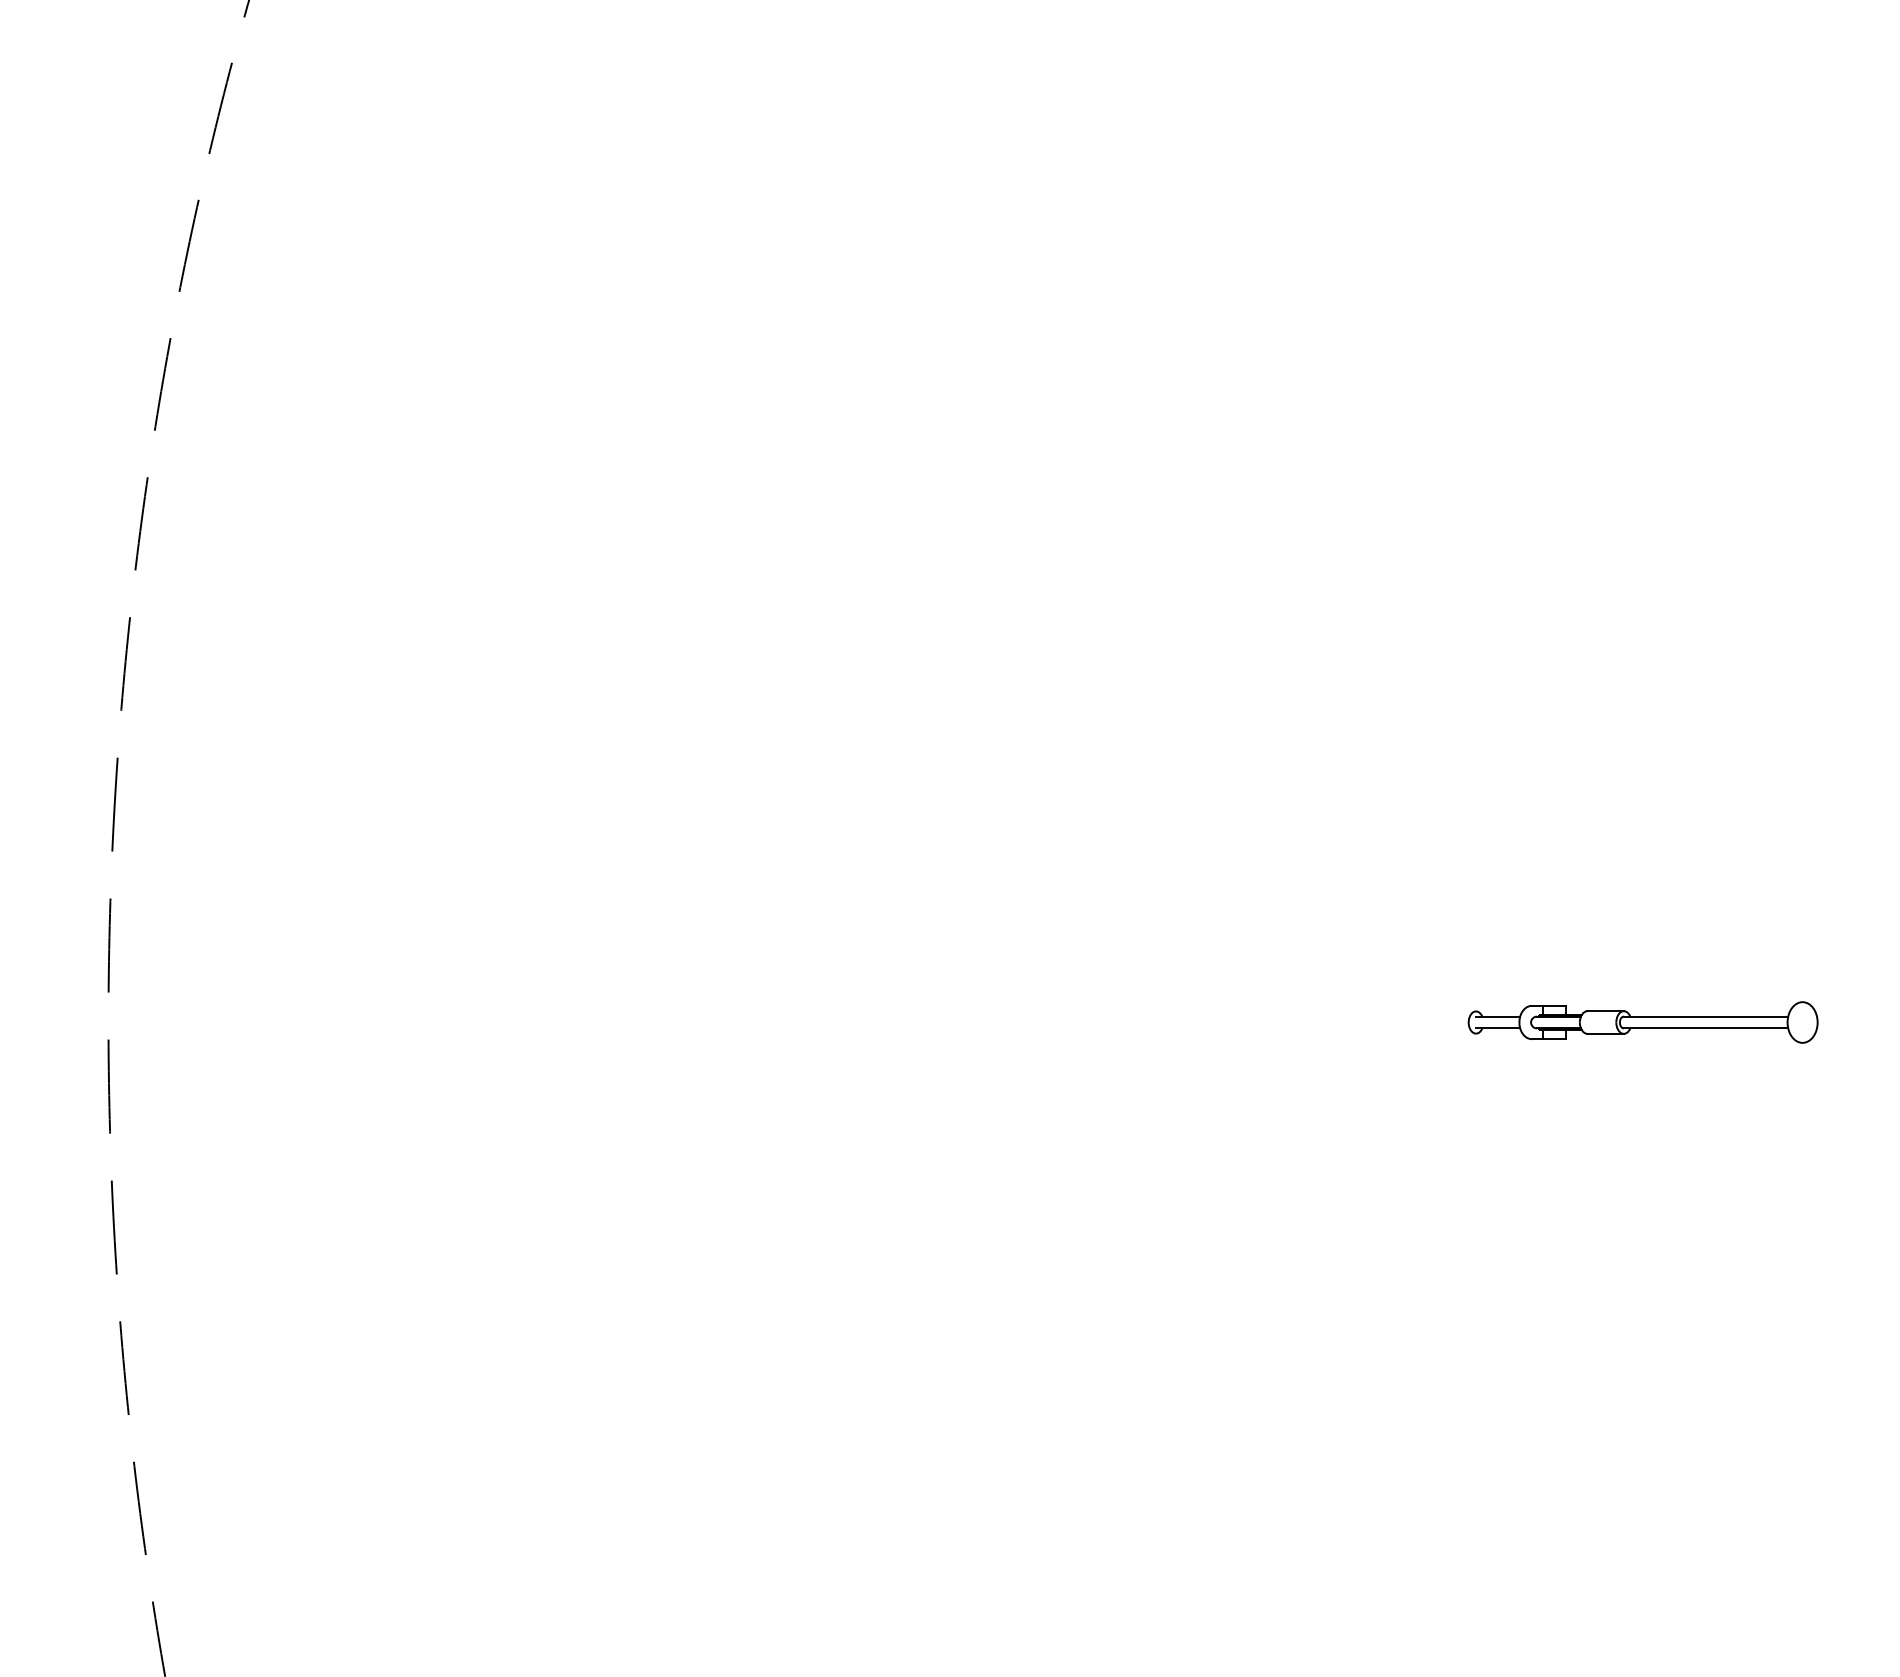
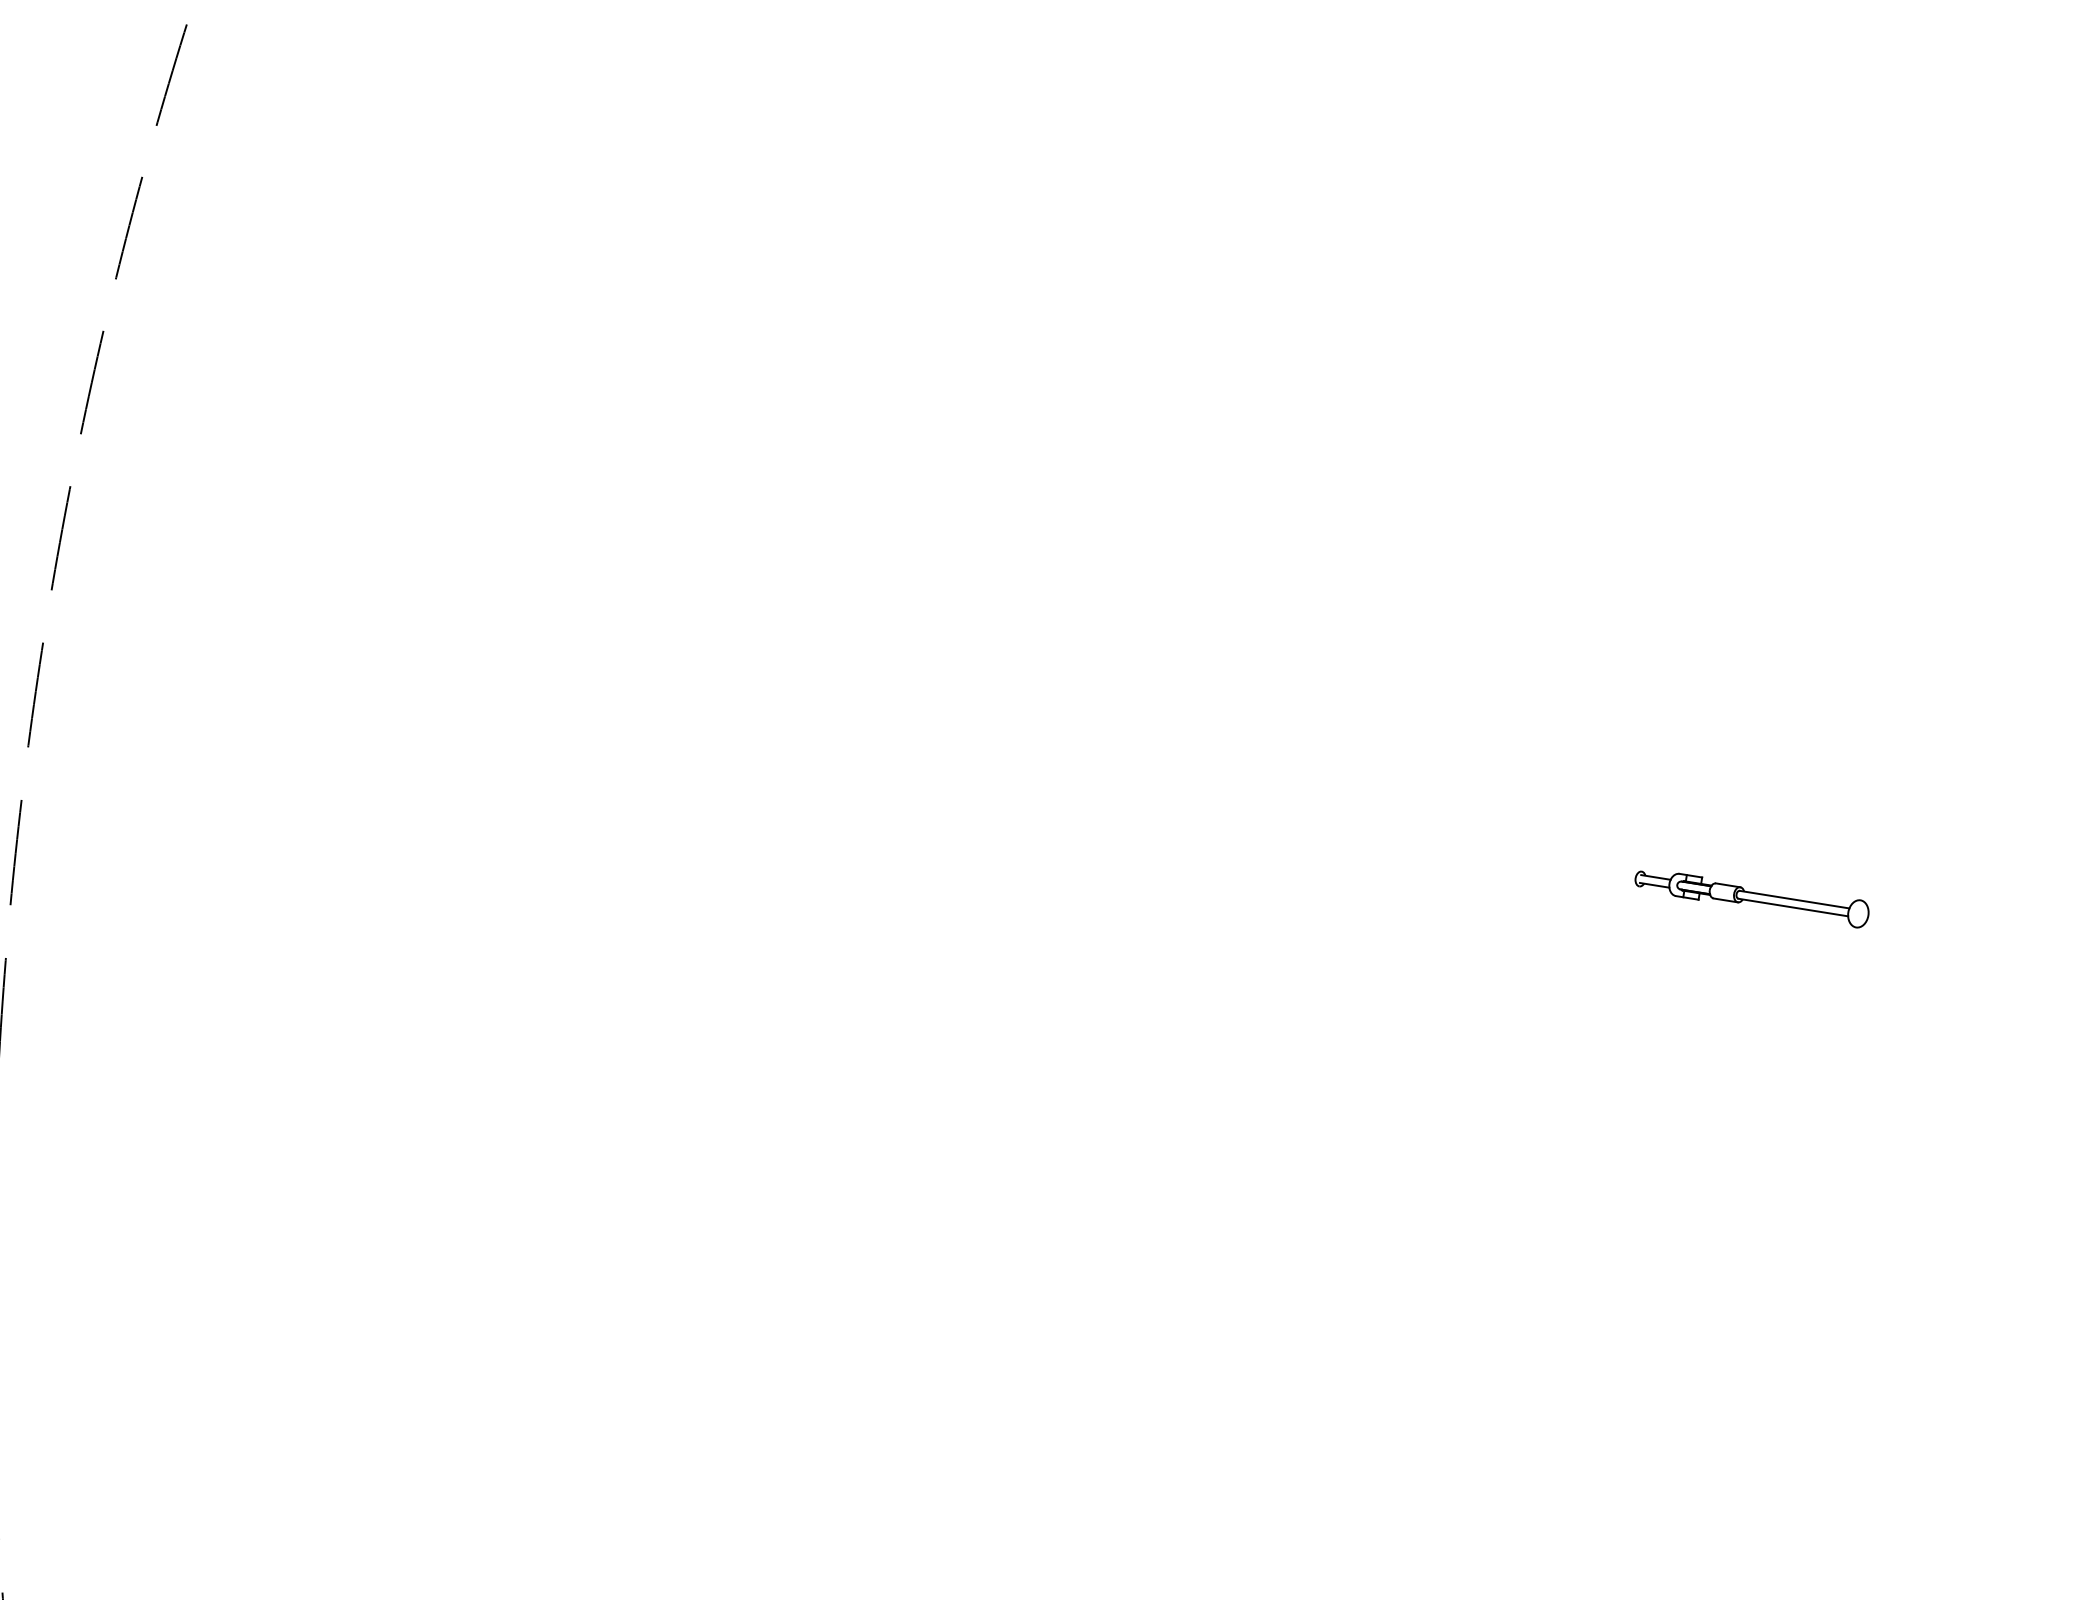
part: (1642, 1022) -> (1751, 896), size x0.6

